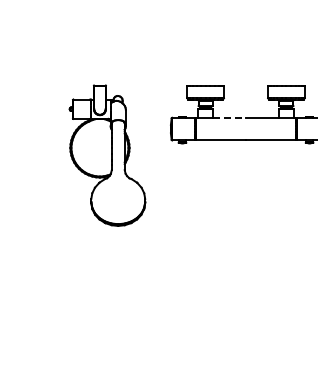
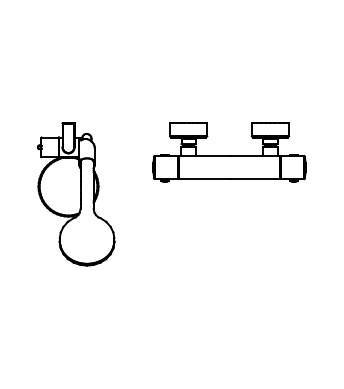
line: (229, 118) -> (212, 156), dashed -> solid
part: (107, 155) -> (76, 194), moved

